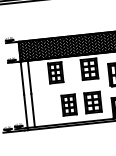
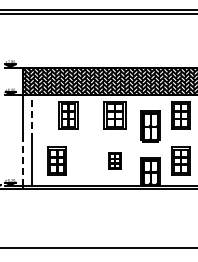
line: (29, 77) -> (32, 117), solid -> dashed
part: (92, 102) -> (114, 160), size x0.6
part: (68, 104) -> (56, 160), moved
line: (25, 111) -> (22, 163), solid -> dashed

